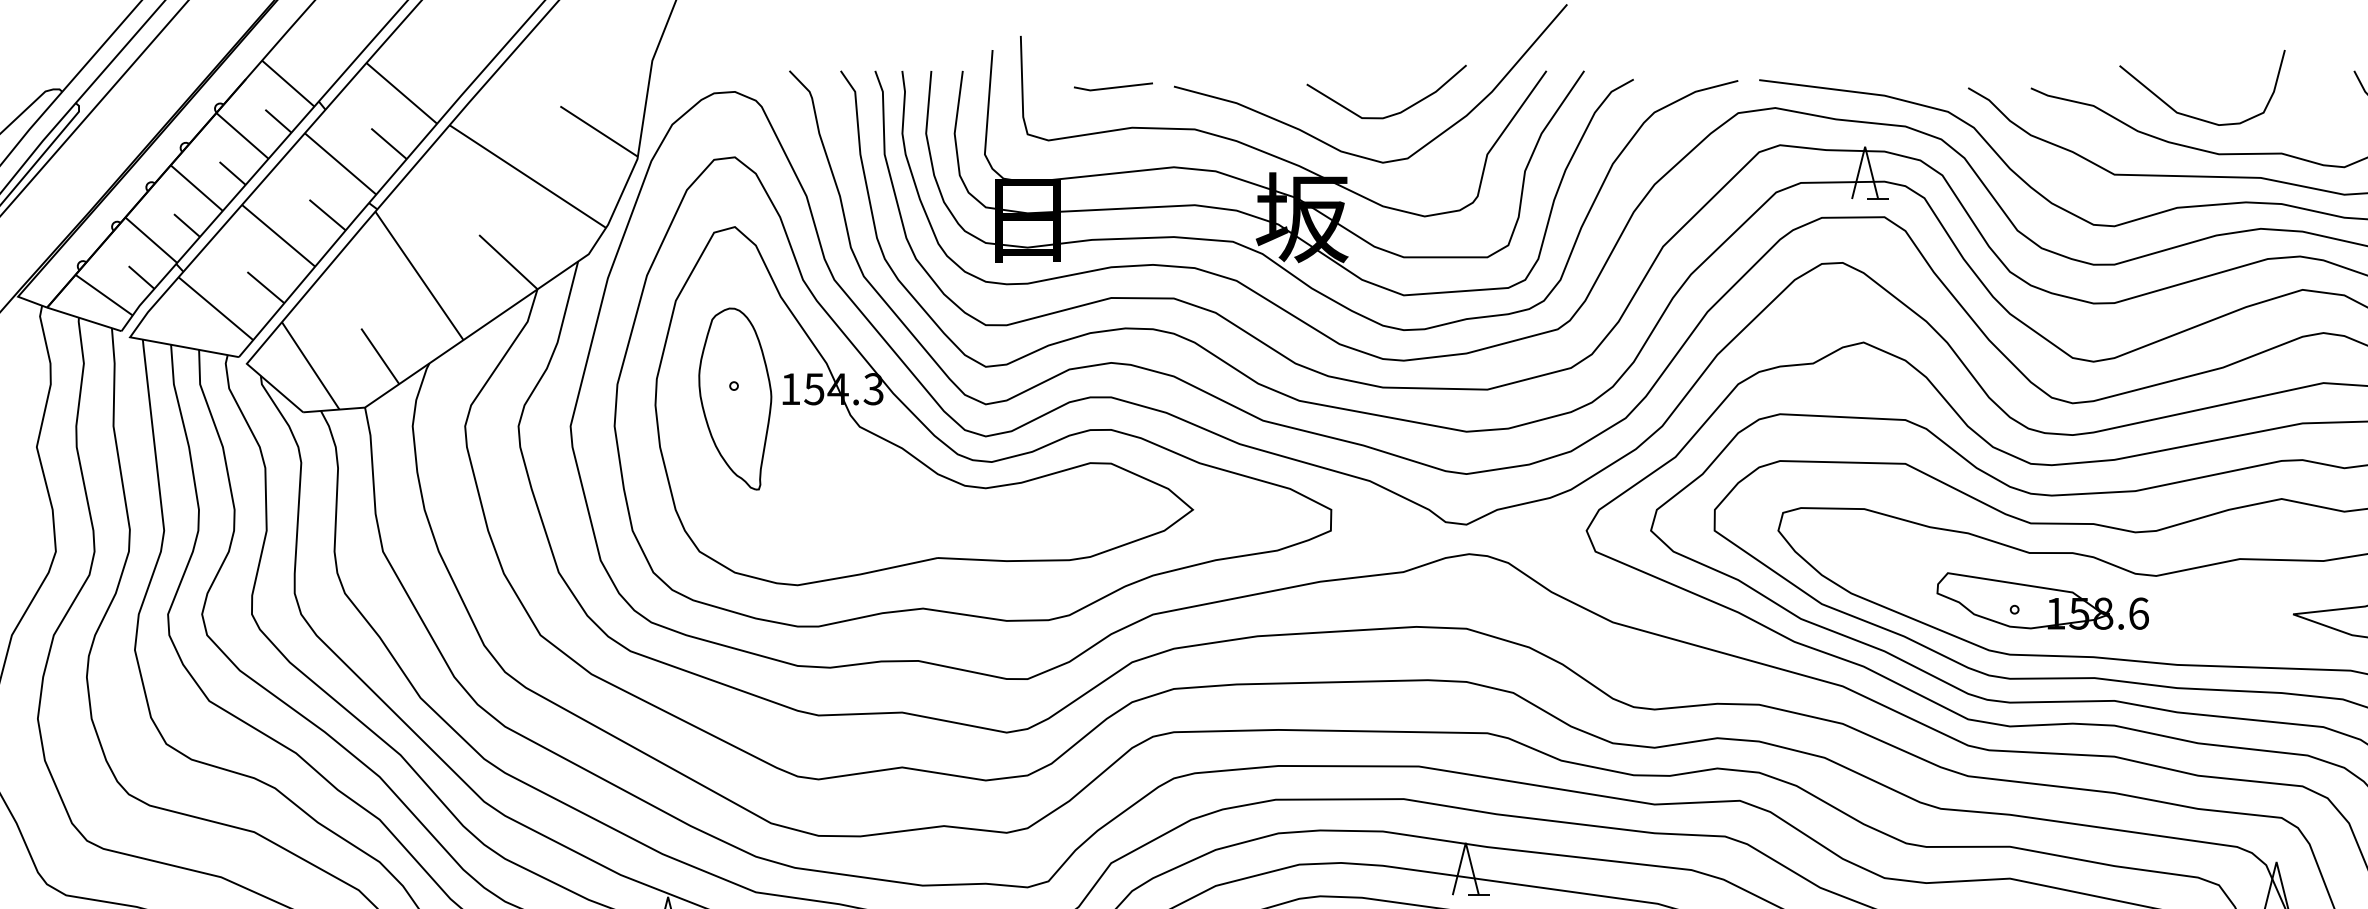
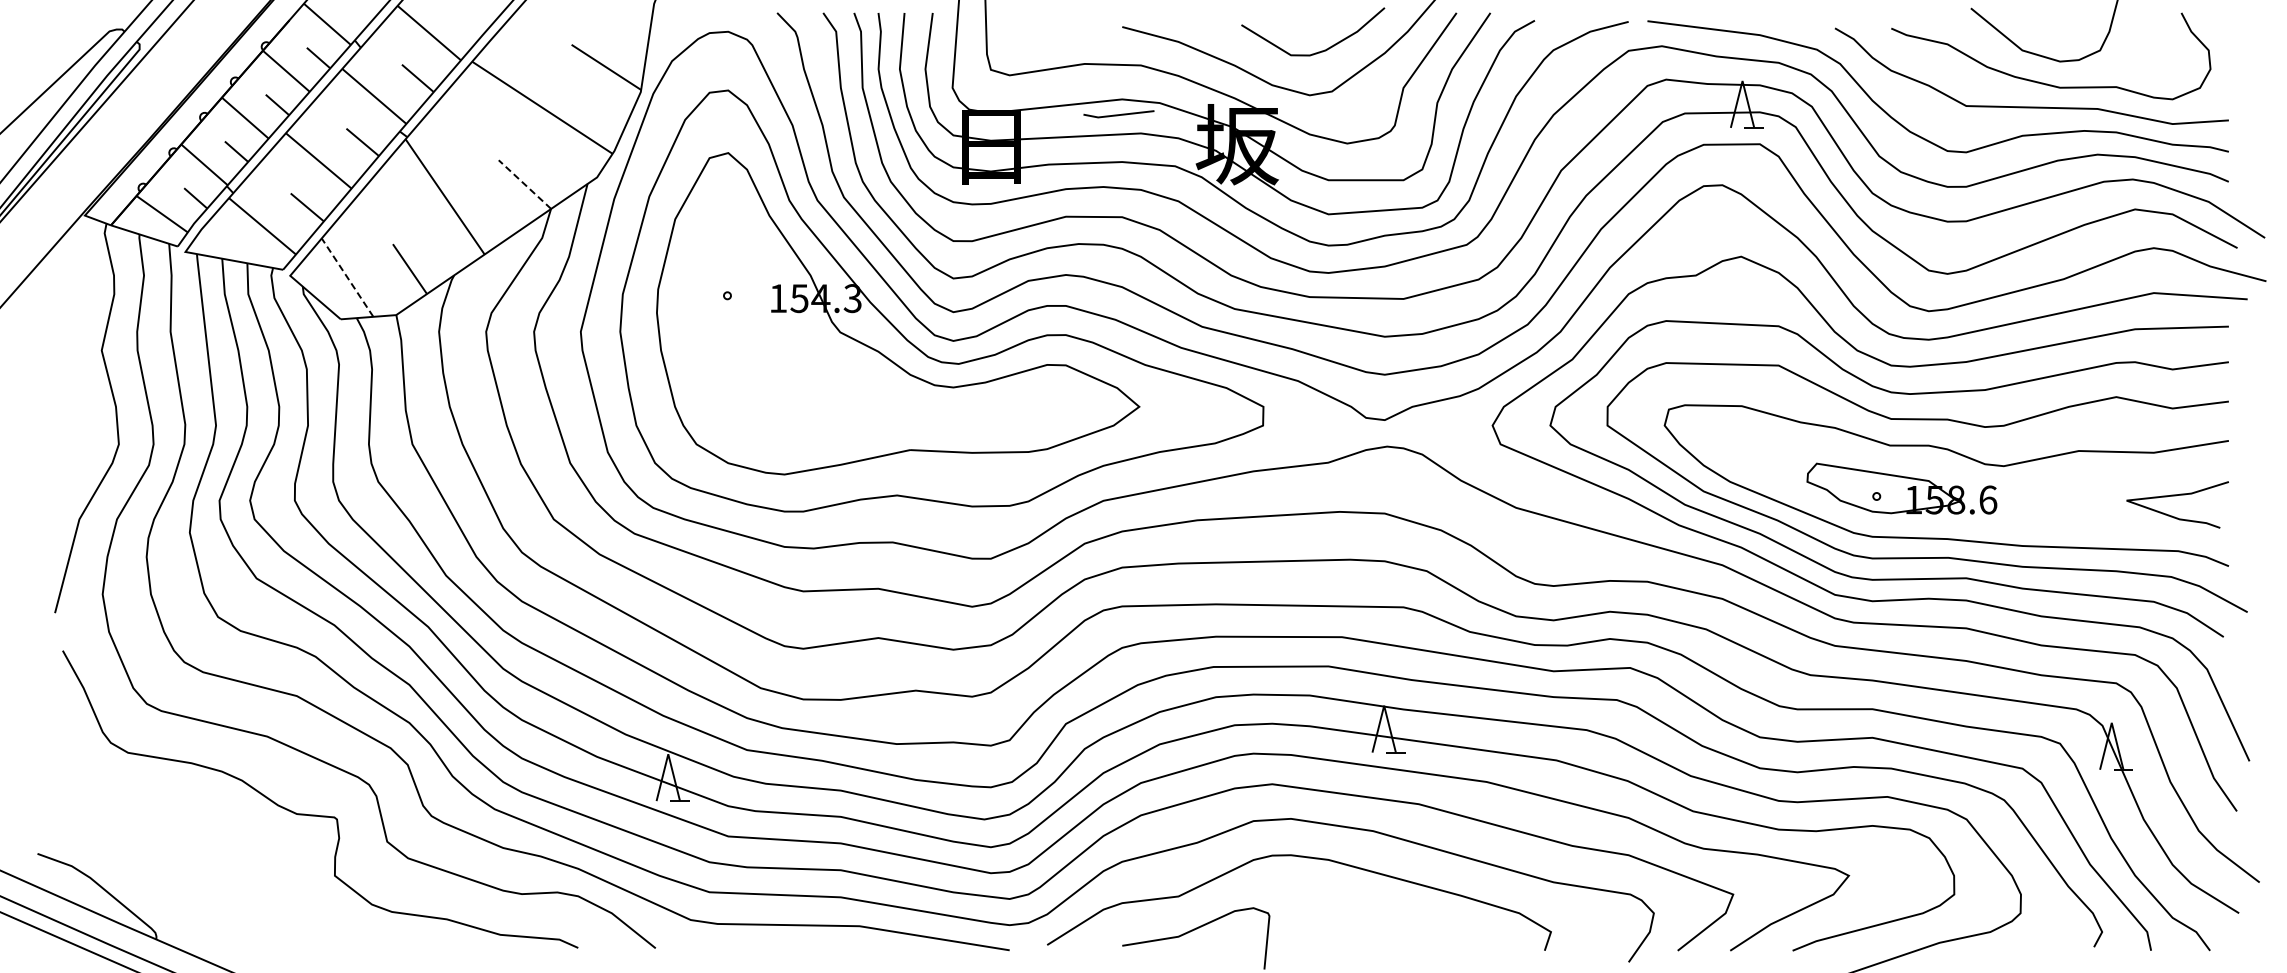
line: (1112, 87) -> (1118, 114), moved
line: (507, 262) -> (524, 184), solid -> dashed
line: (310, 365) -> (347, 277), solid -> dashed
part: (735, 399) -> (728, 307), removed

